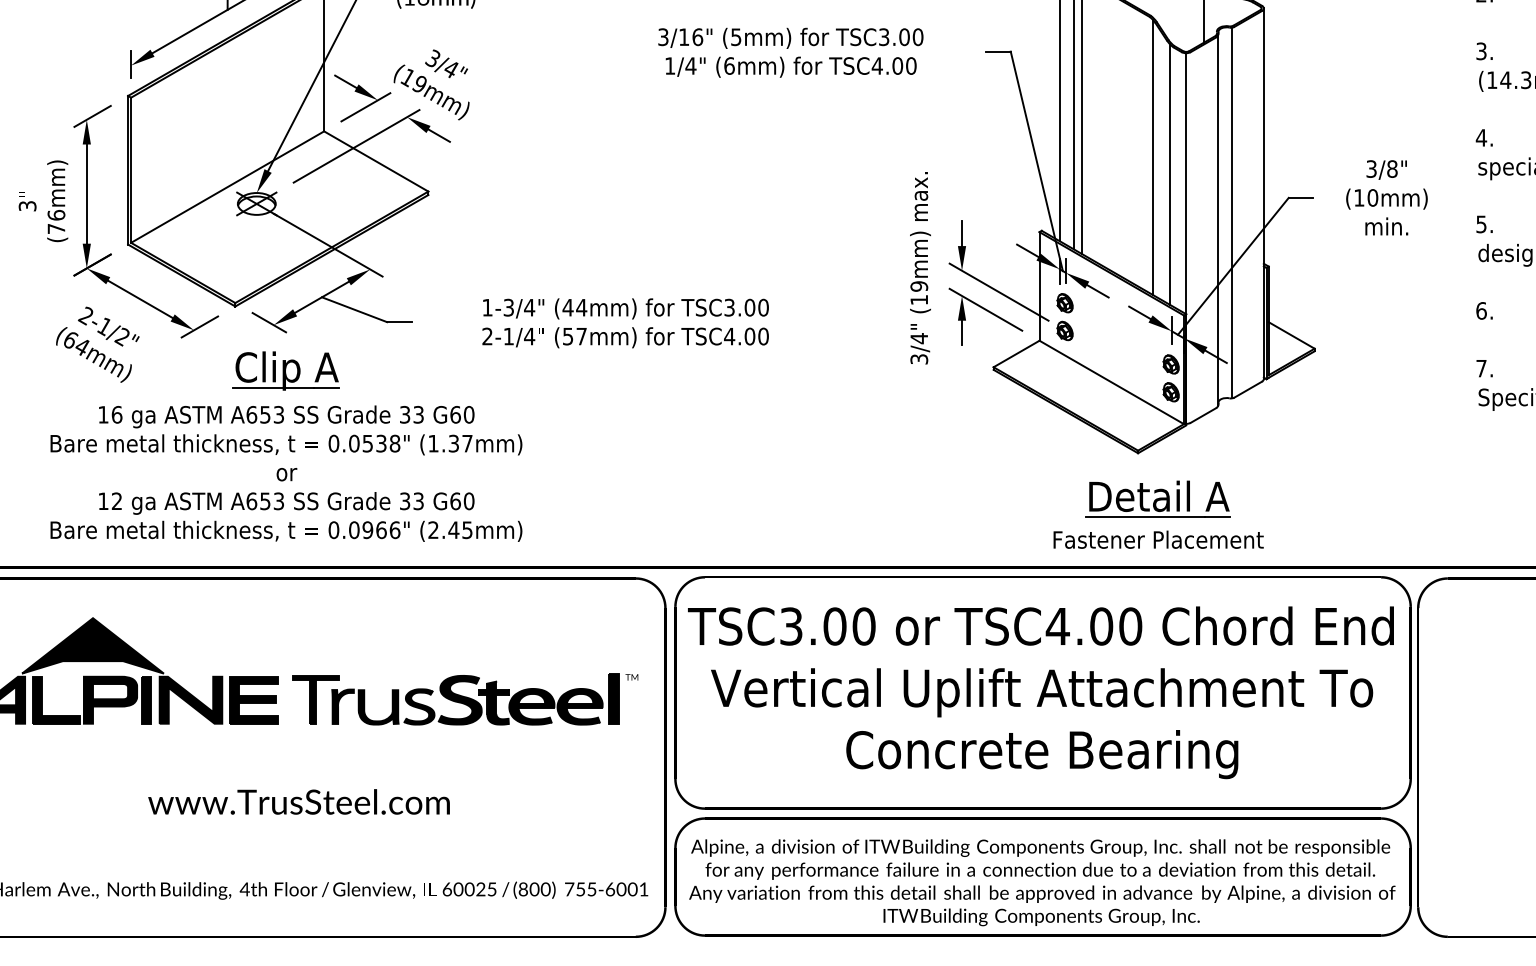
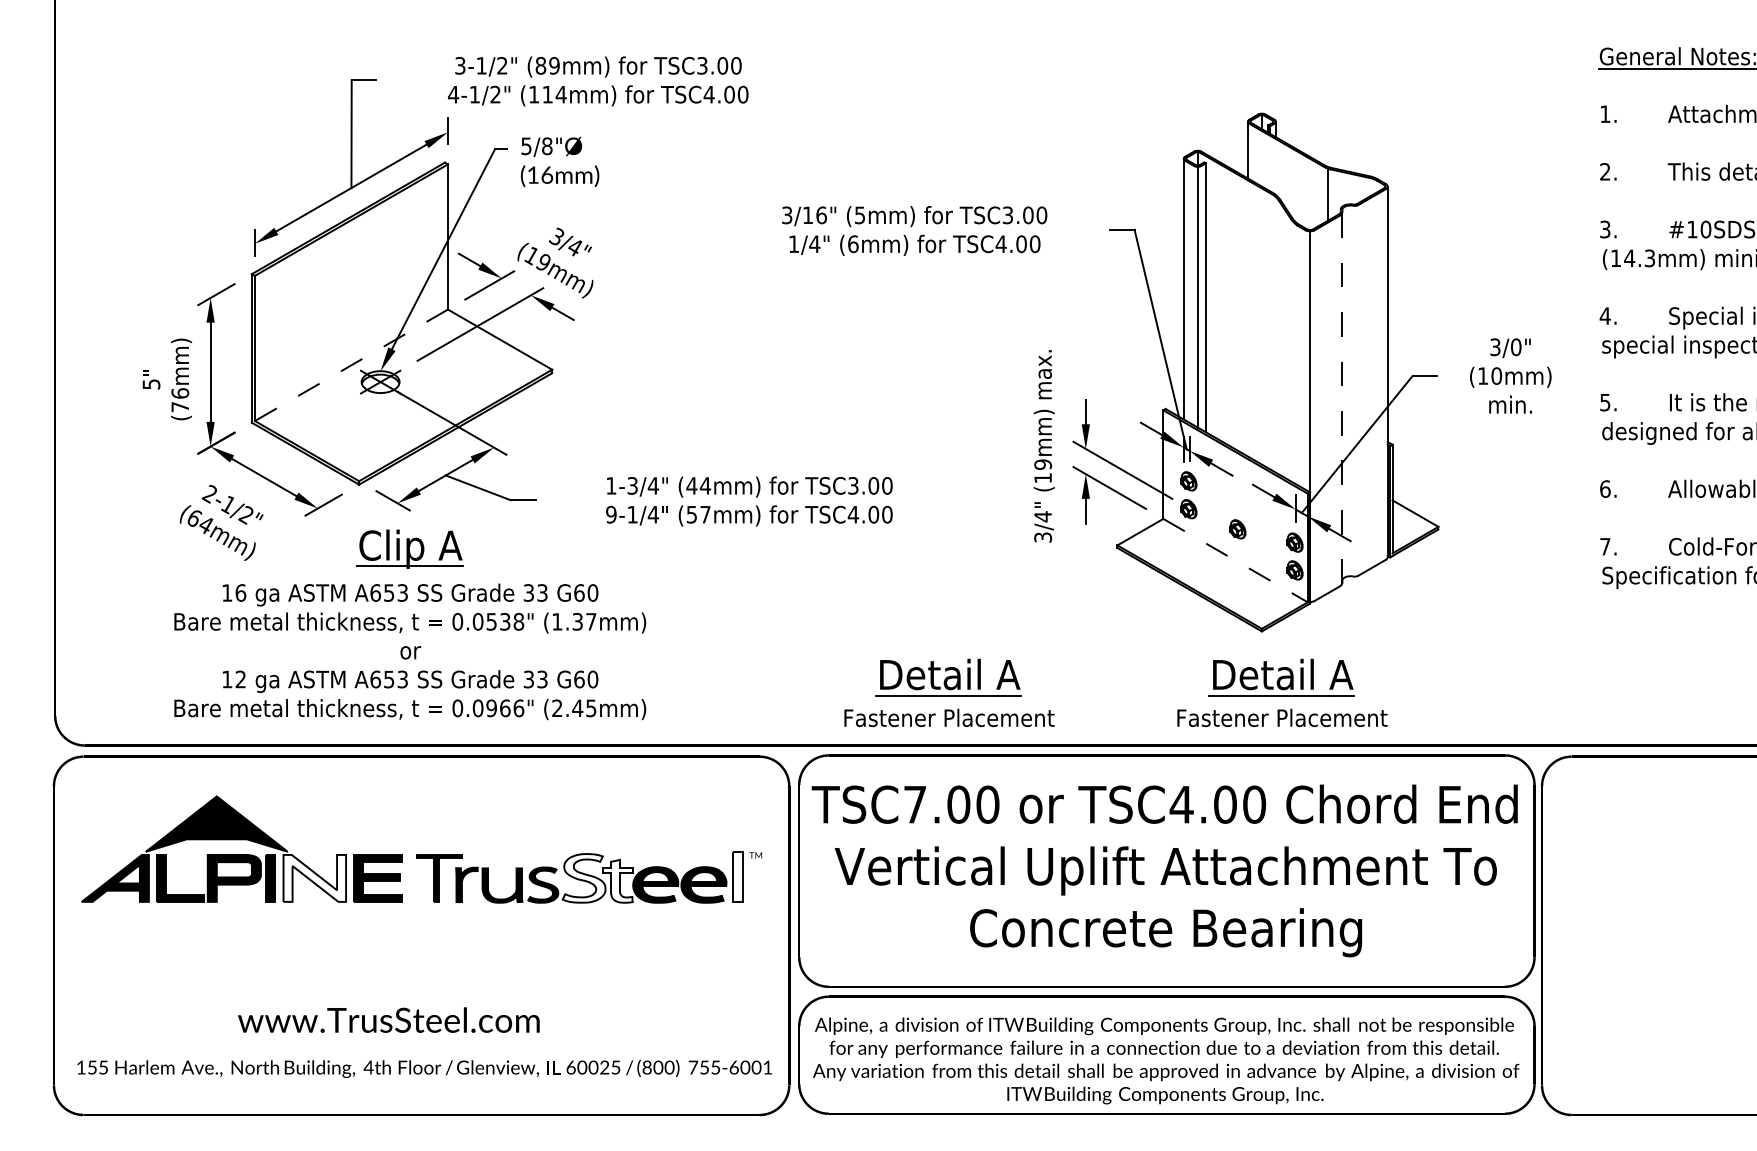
line: (1152, 157) -> (1276, 335), removed
text: (1392, 168) -> (1516, 346), 3/8" -> 3/0"
line: (1169, 174) -> (1293, 352), removed
line: (227, 187) -> (351, 365), solid -> dashed
text: (26, 205) -> (150, 383), 3 -> 5
line: (1231, 212) -> (1355, 390), removed
line: (1218, 221) -> (1342, 399), solid -> dashed
text: (487, 336) -> (611, 514), 2-1/4 -> 9-1/4
part: (1113, 351) -> (1237, 529), added
line: (1112, 382) -> (1236, 560), solid -> dashed
part: (825, 514) -> (949, 692), added
text: (791, 626) -> (915, 804), TSC3.00 -> TSC7.00
fill: (190, 699) -> (314, 877), removed
fill: (613, 699) -> (737, 877), removed
fill: (459, 700) -> (583, 878), removed
fill: (494, 702) -> (618, 880), removed
text: (298, 801) -> (388, 1019), moved

